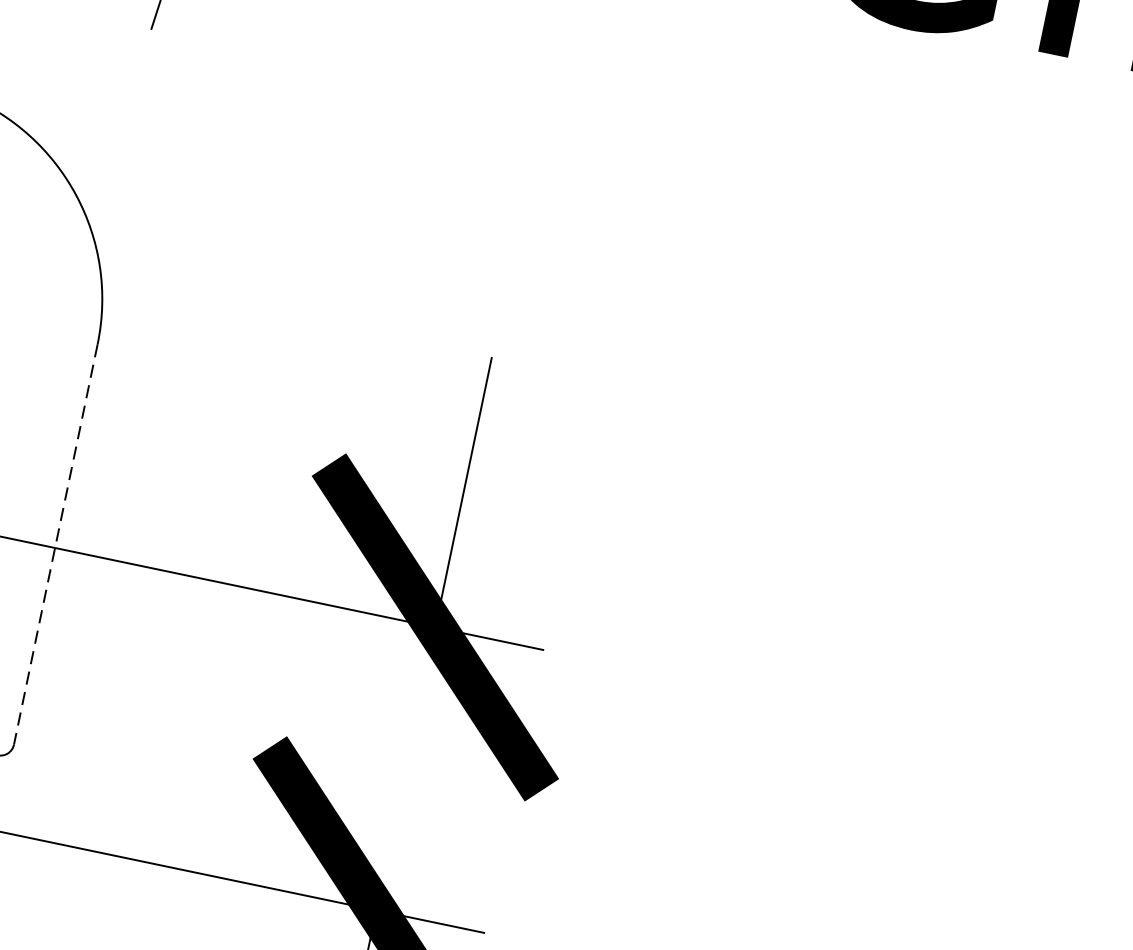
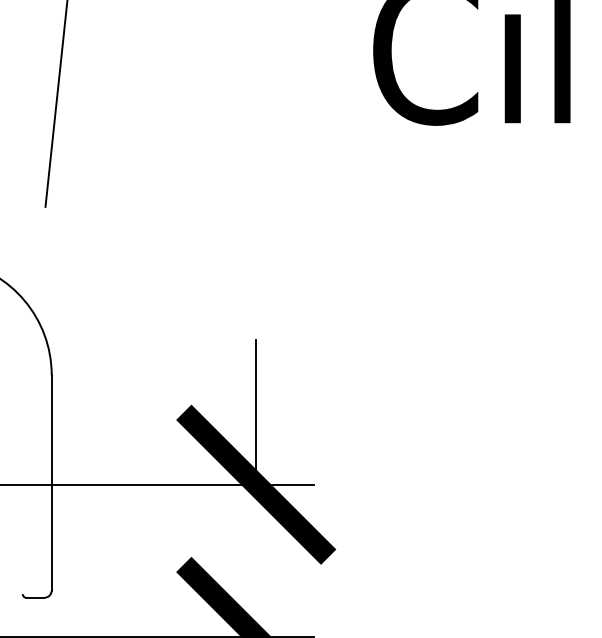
line: (55, 543) -> (51, 482), dashed -> solid

